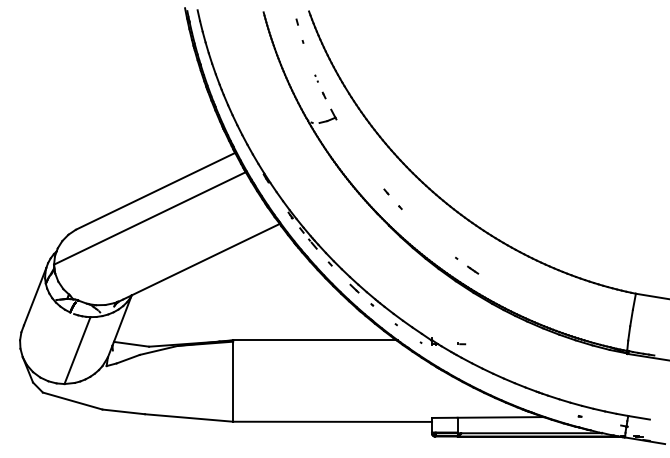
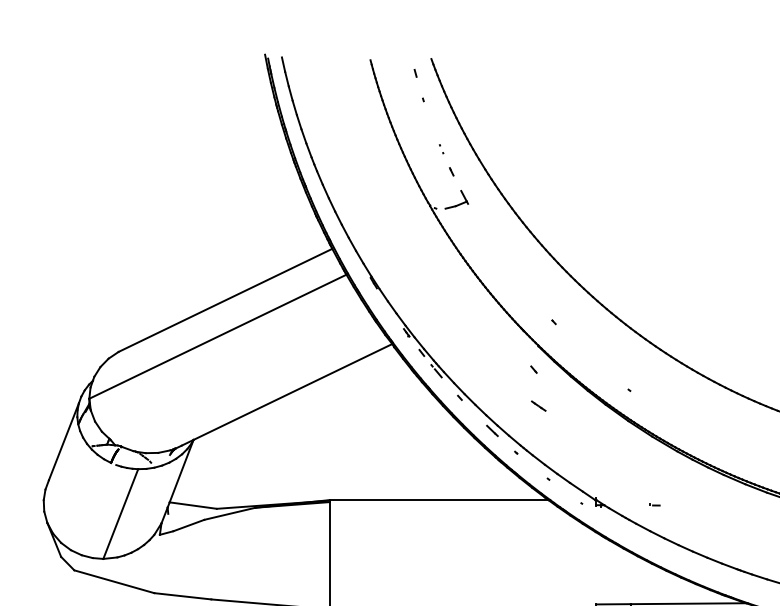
part: (386, 191) -> (533, 369), moved
line: (473, 269) -> (539, 405), moved
part: (461, 343) -> (654, 504), moved

